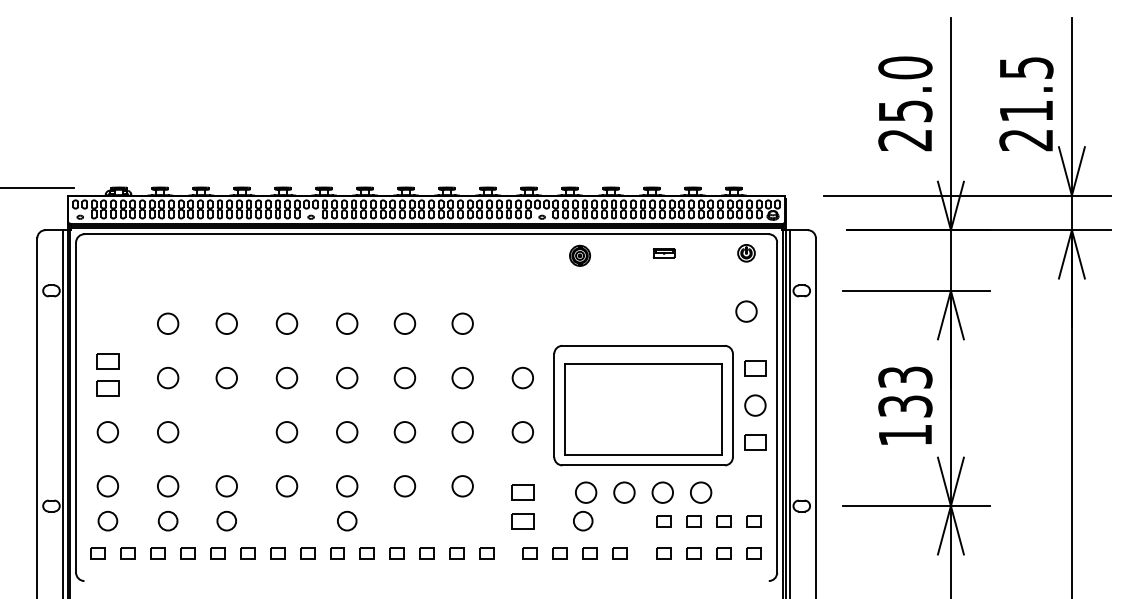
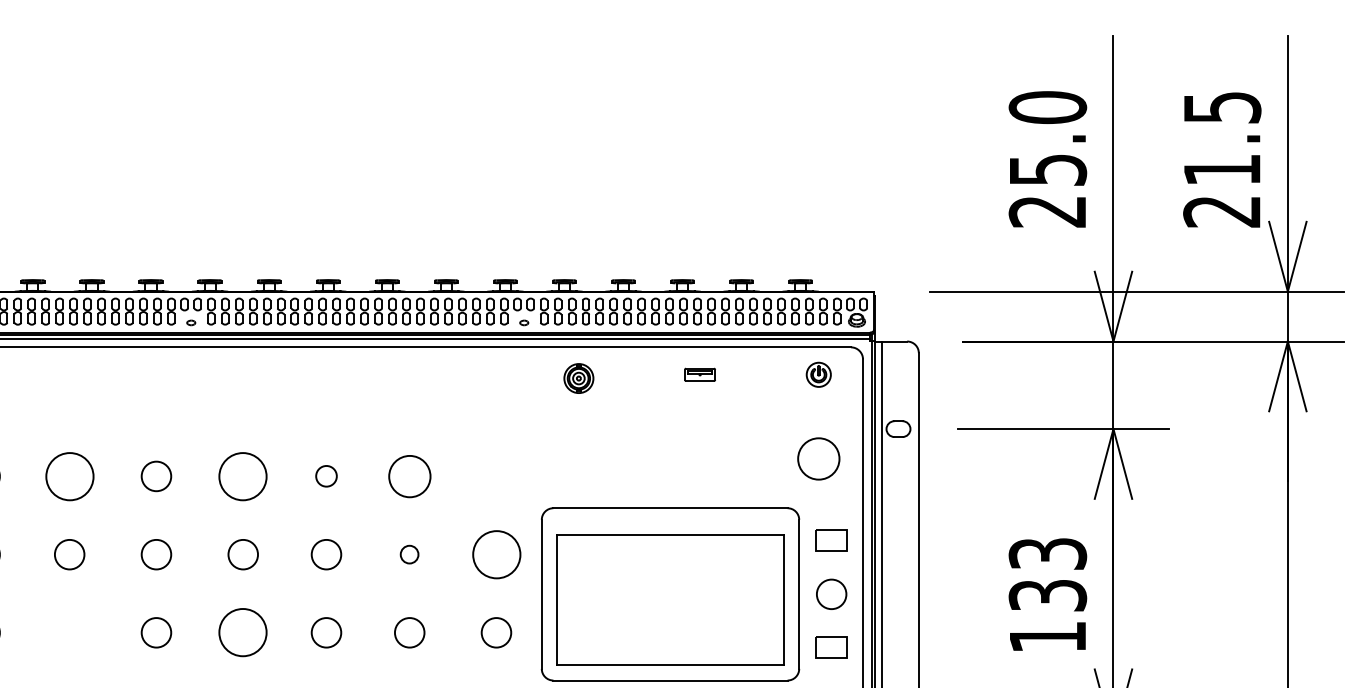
circle: (746, 311) -> (818, 458), size x1.4
circle: (226, 323) -> (69, 476), size x1.6
circle: (347, 323) -> (243, 476), size x1.6
circle: (404, 323) -> (325, 476), size x0.7
circle: (462, 323) -> (409, 476), size x1.4
circle: (462, 377) -> (409, 553), size x0.6
circle: (522, 377) -> (495, 553), size x1.6
circle: (347, 432) -> (243, 633), size x1.6

